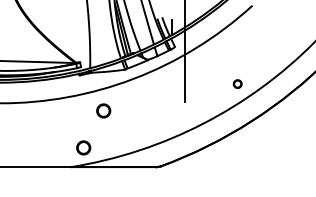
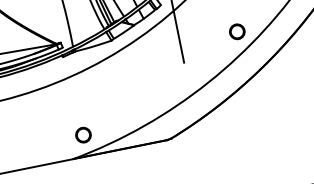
circle: (237, 83) -> (237, 31), size x1.67
circle: (103, 110) -> (96, 89), removed

